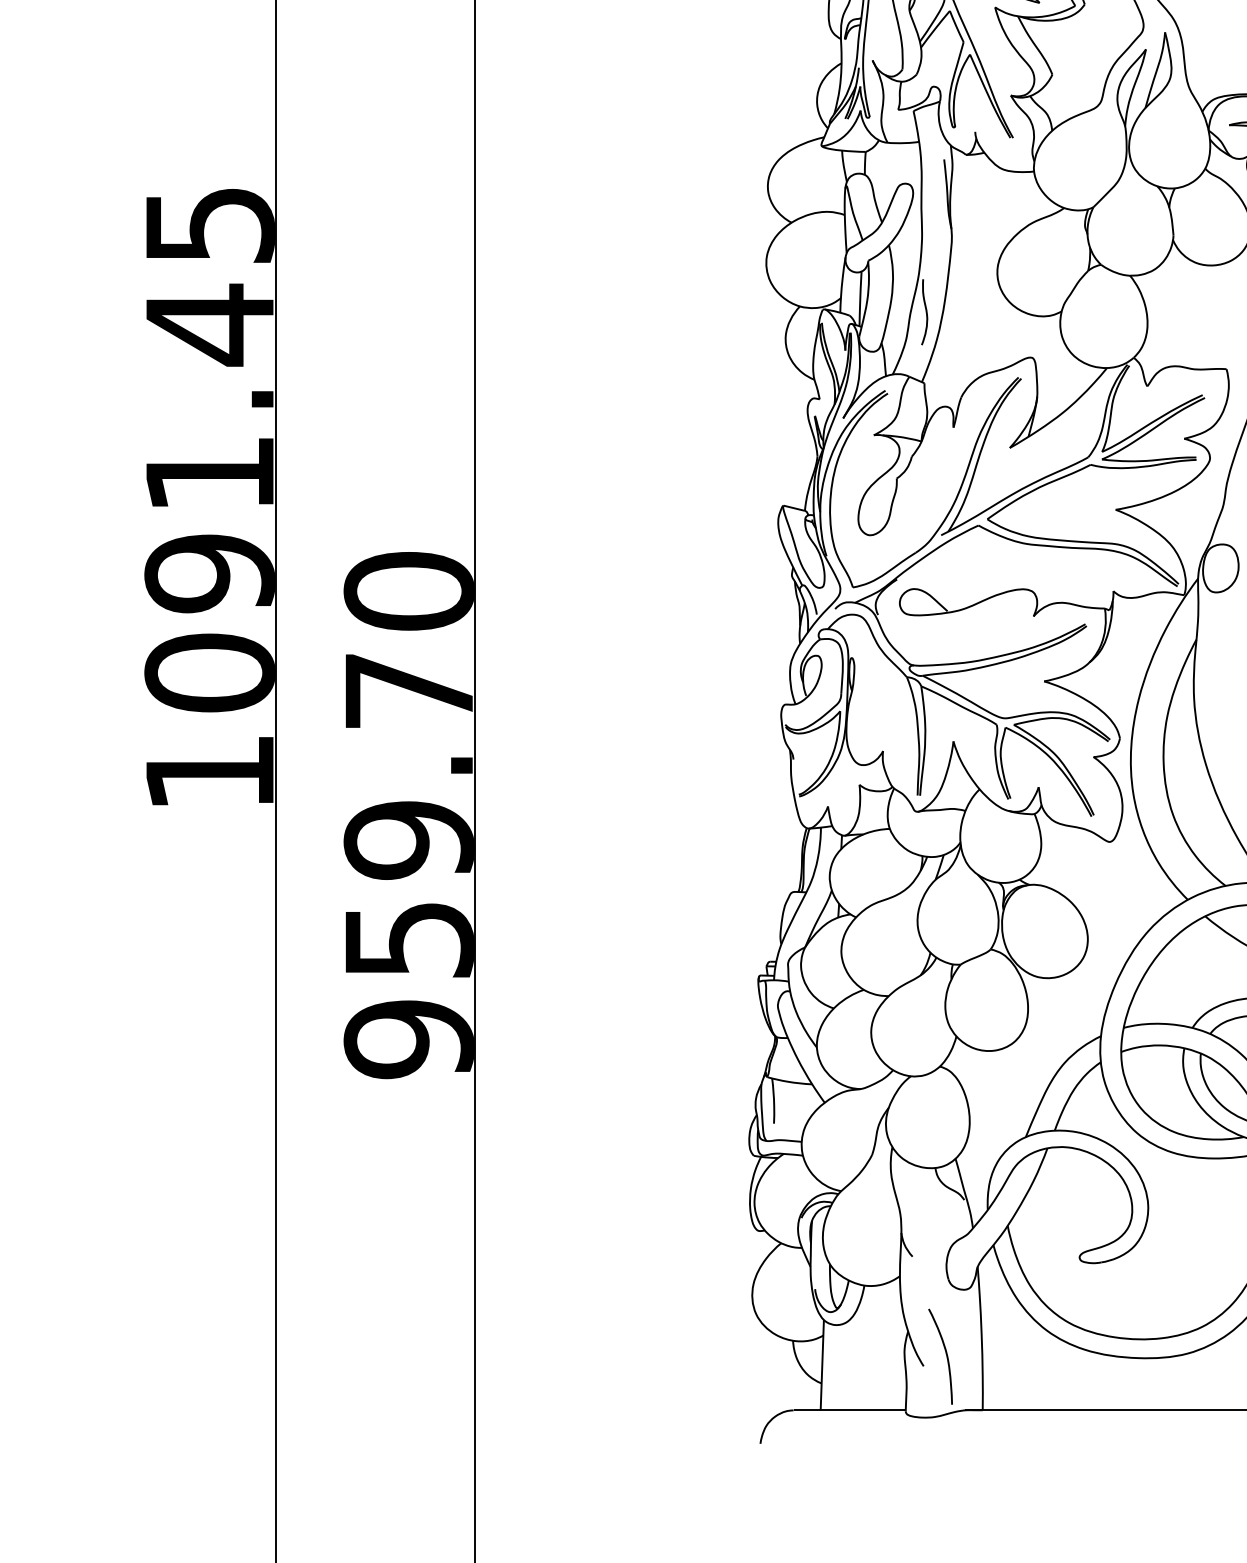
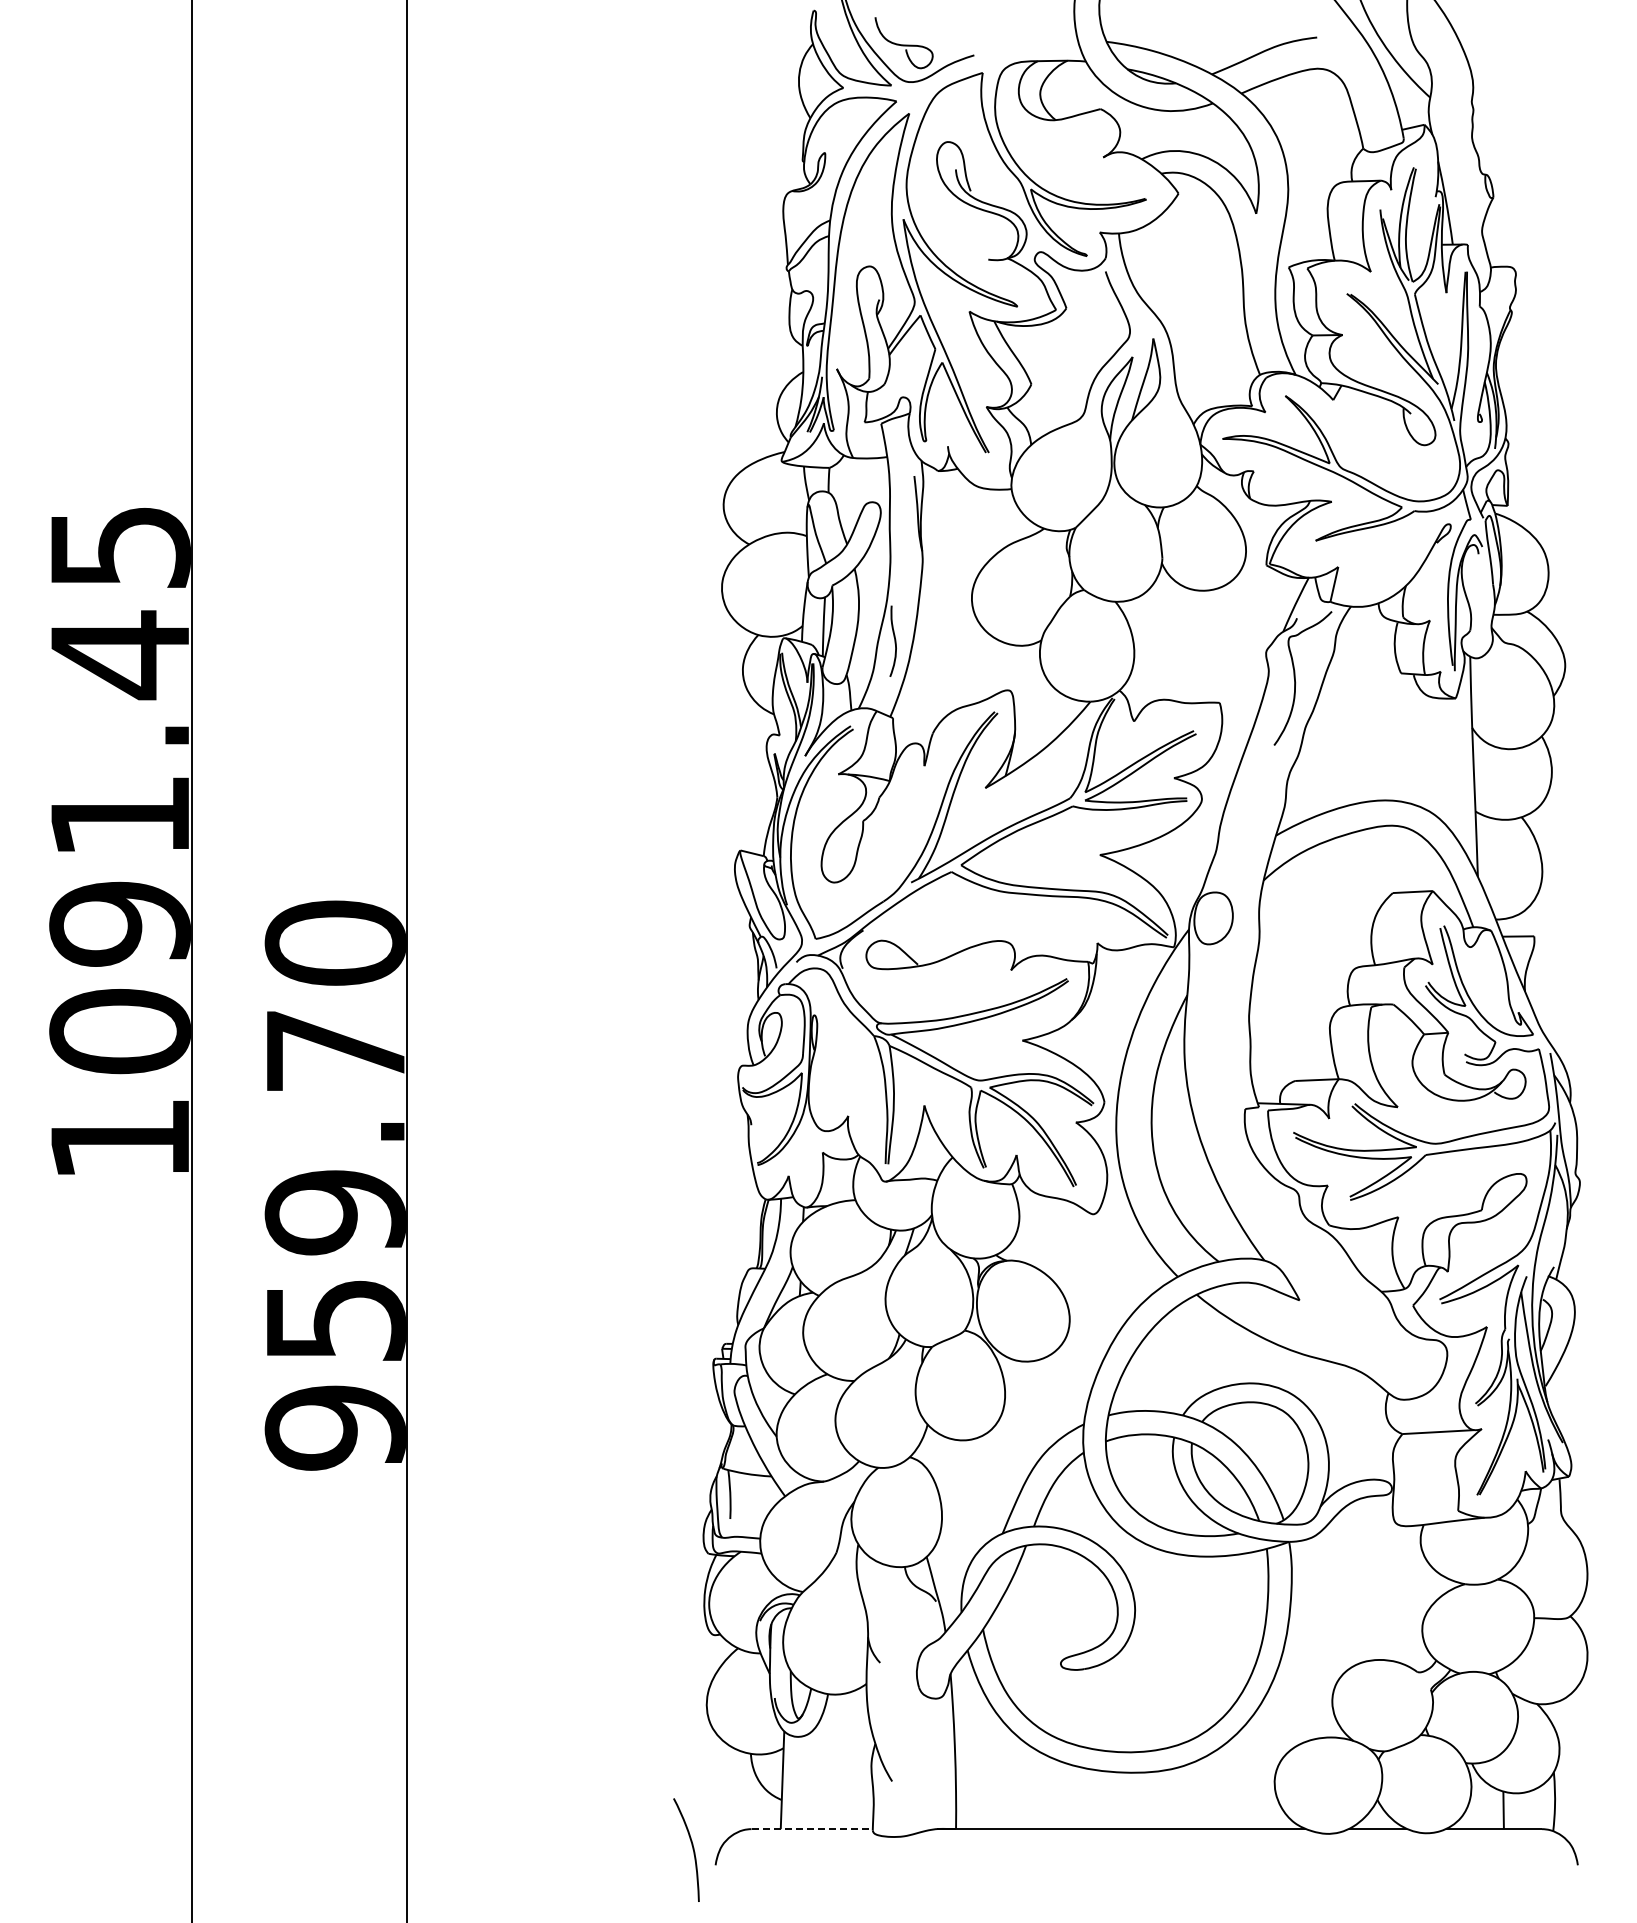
curve: (946, 1356) -> (692, 1849), moved
line: (850, 1410) -> (812, 1829), solid -> dashed

